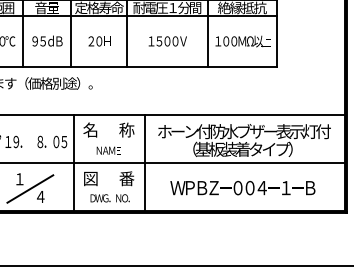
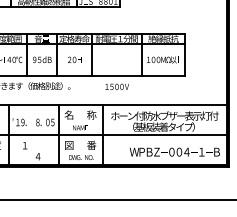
text: (166, 40) -> (116, 86), moved
text: (242, 186) -> (174, 151), moved
line: (30, 188) -> (31, 151), removed

